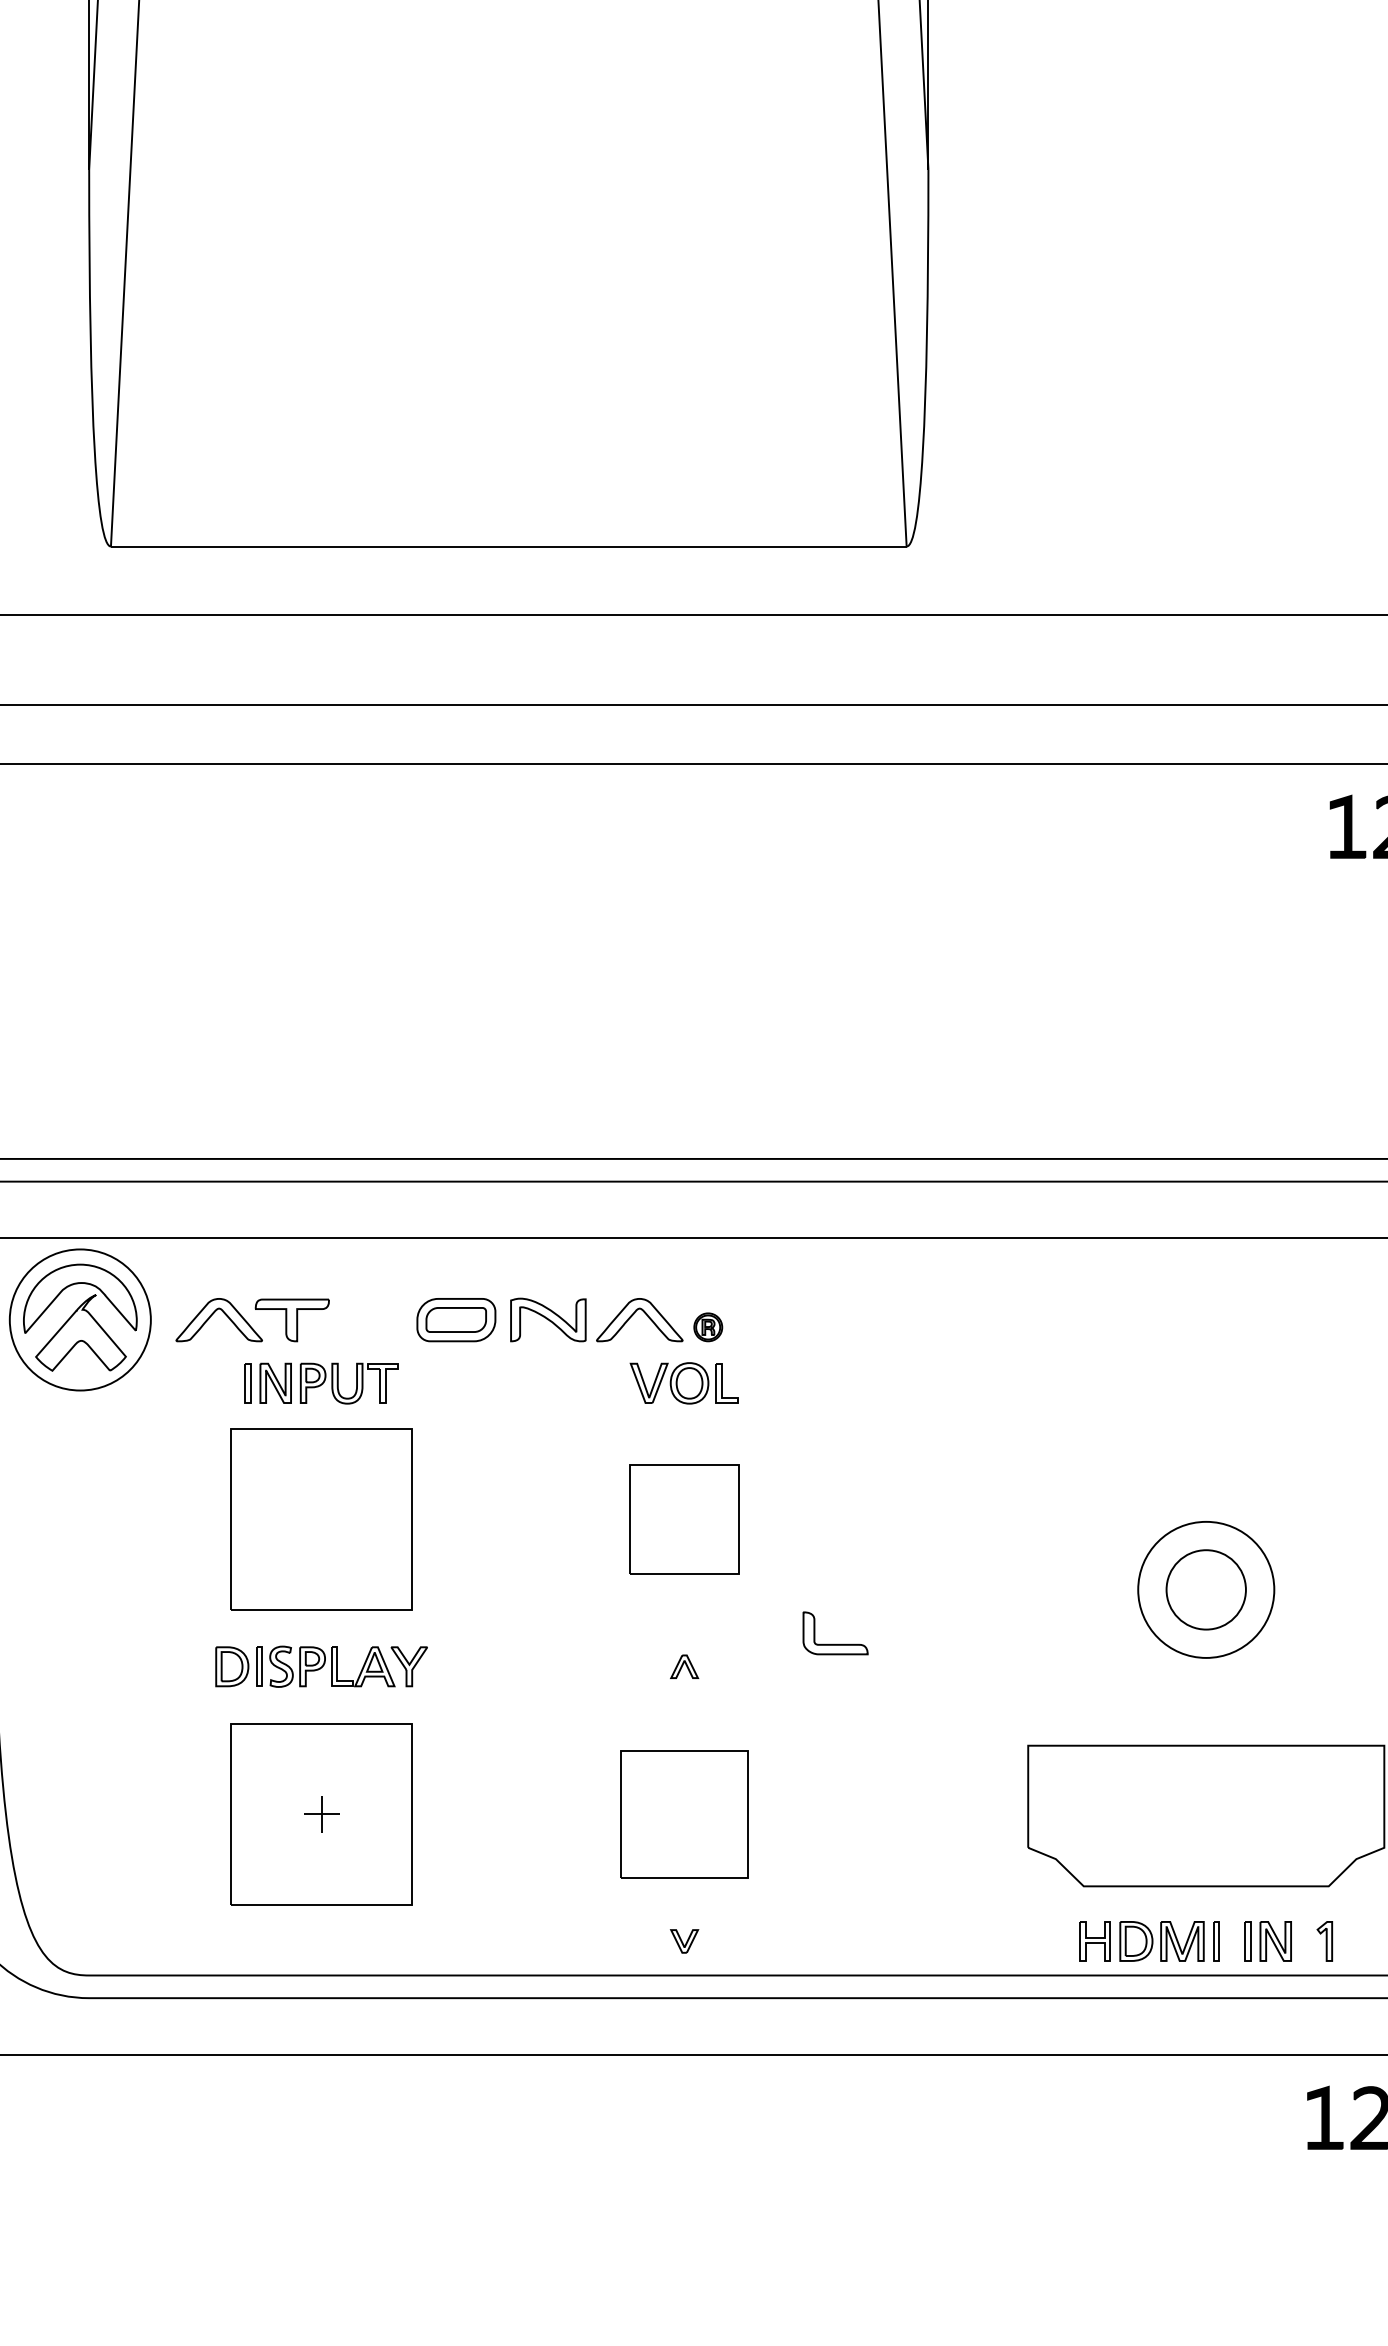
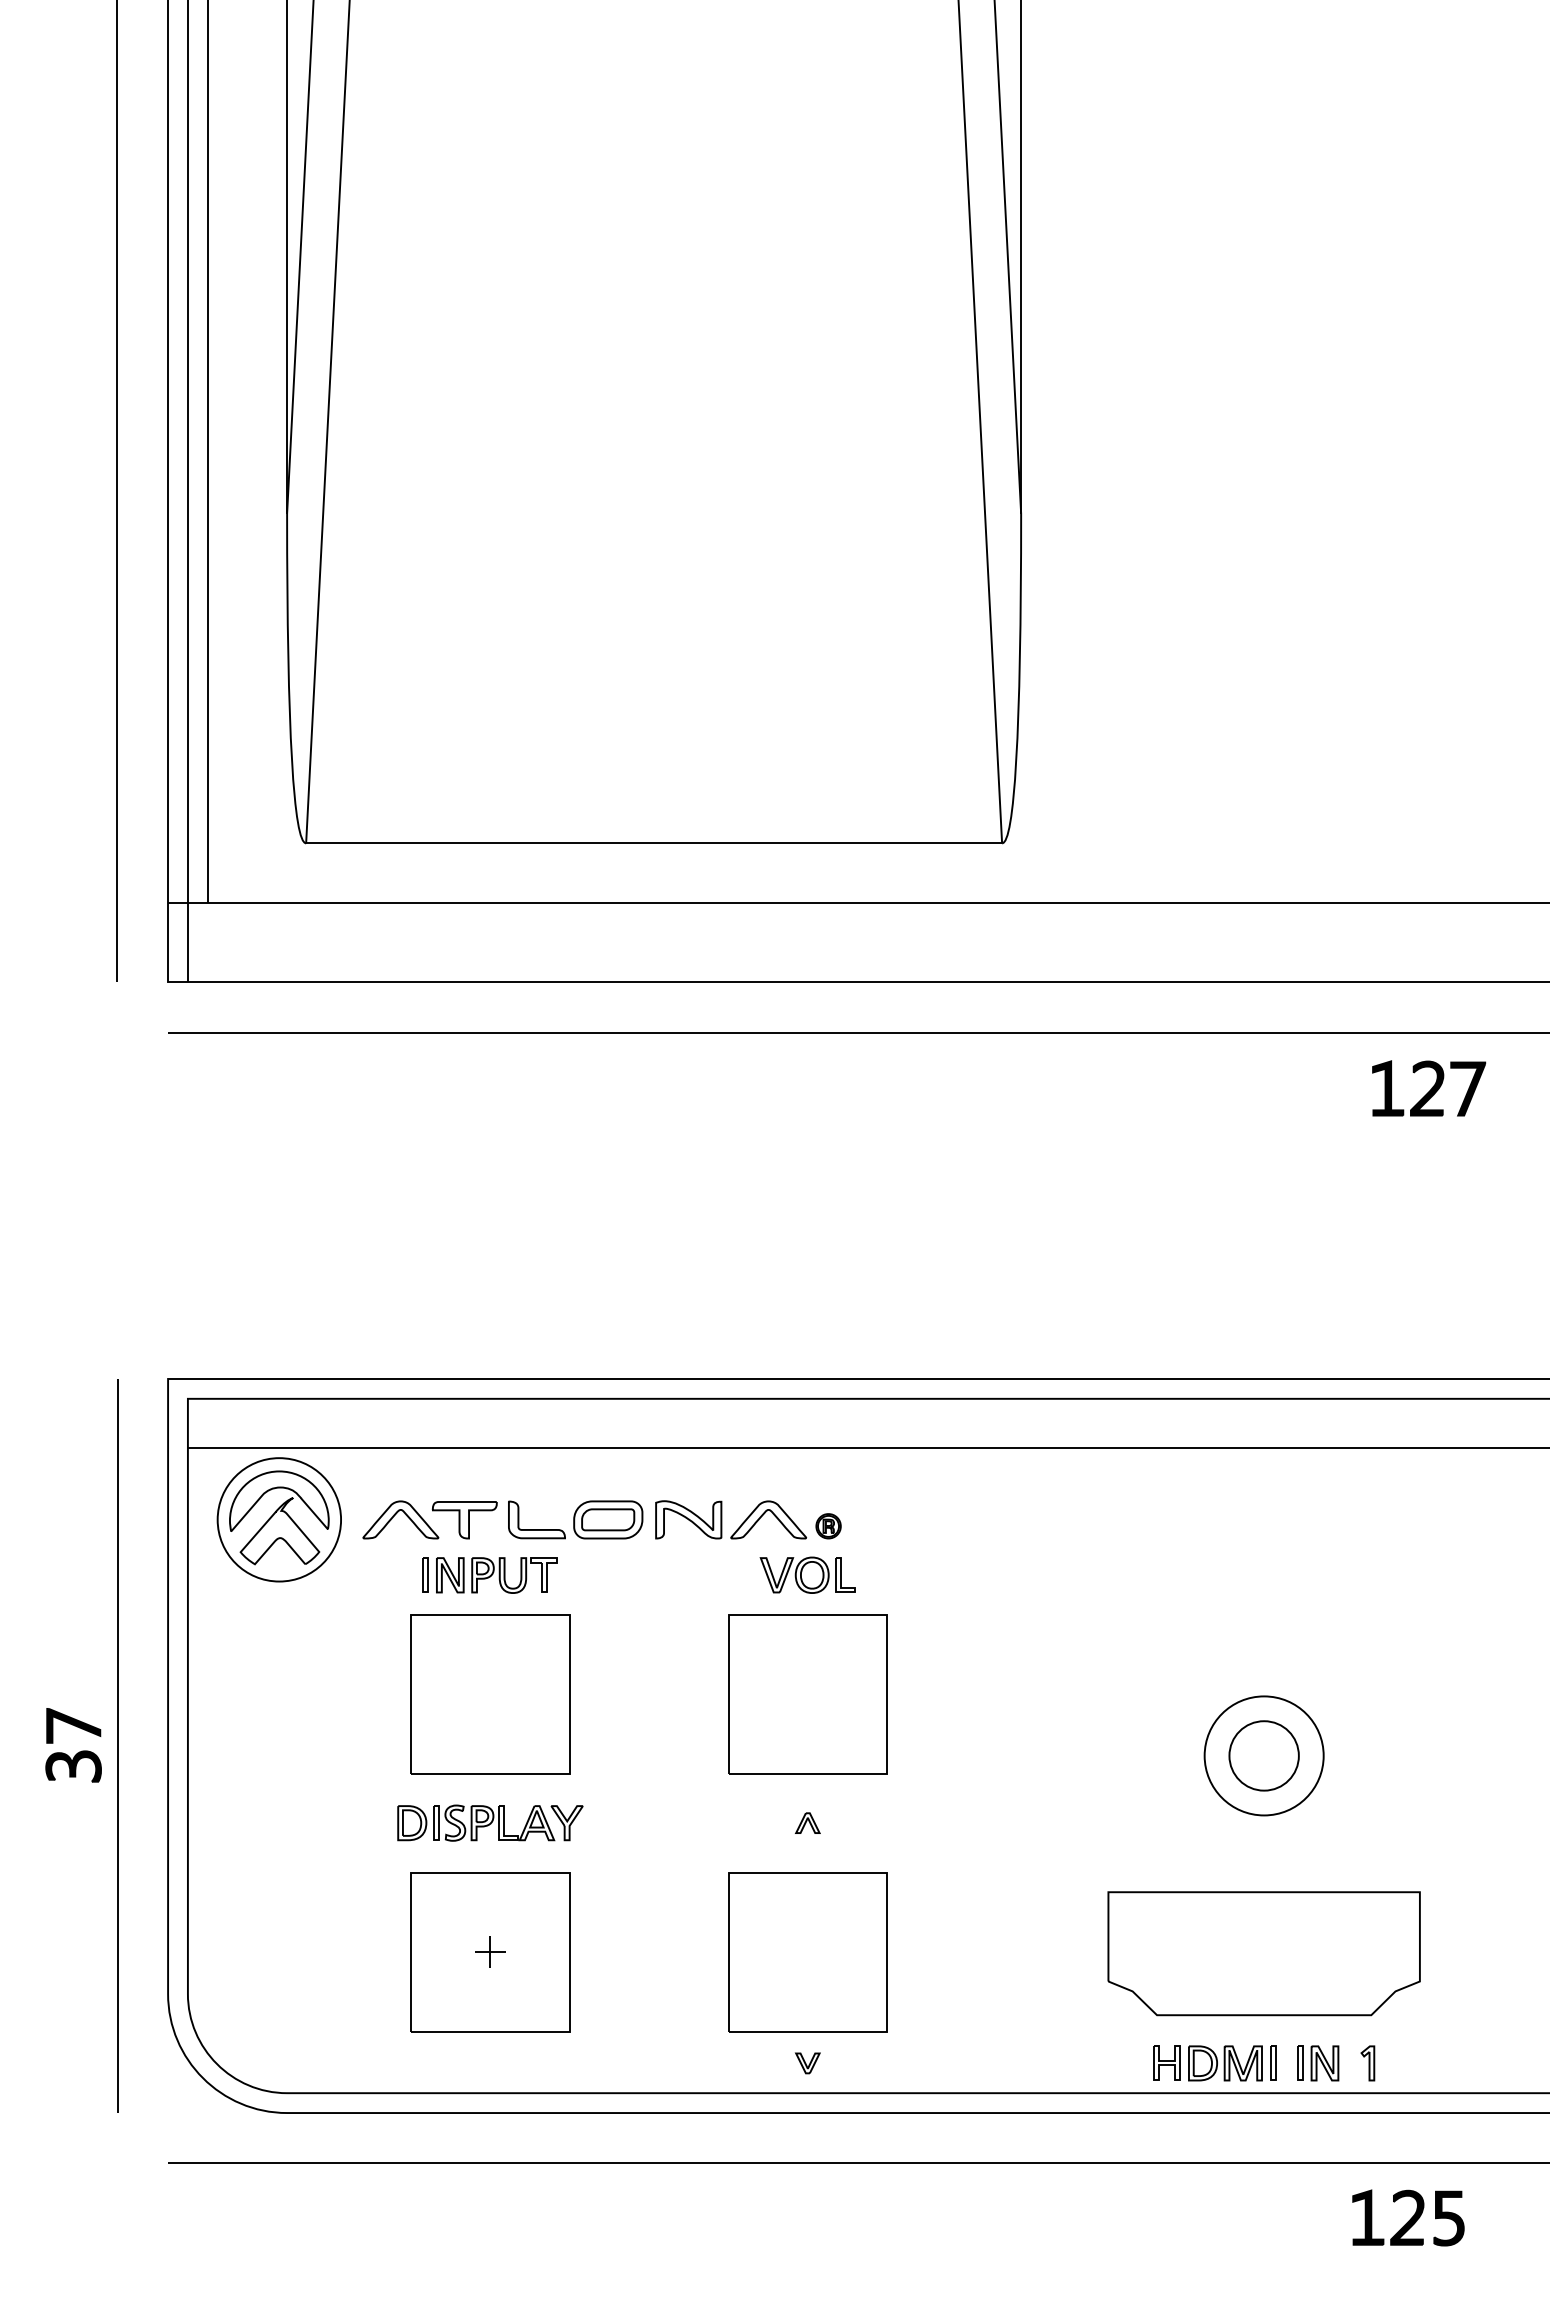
part: (684, 1519) -> (807, 1694), size x1.67
part: (835, 1644) -> (536, 1529), moved
part: (684, 1814) -> (807, 1952), size x1.43

